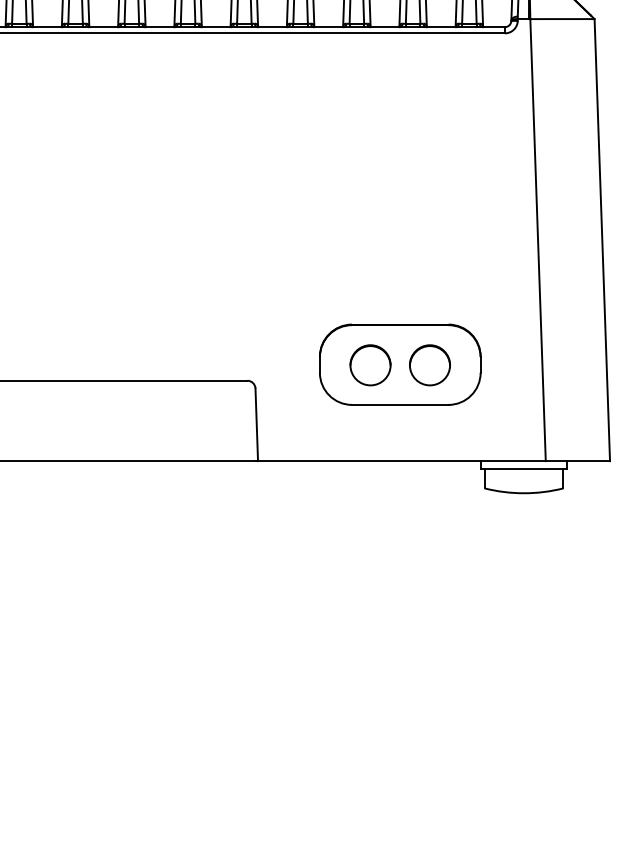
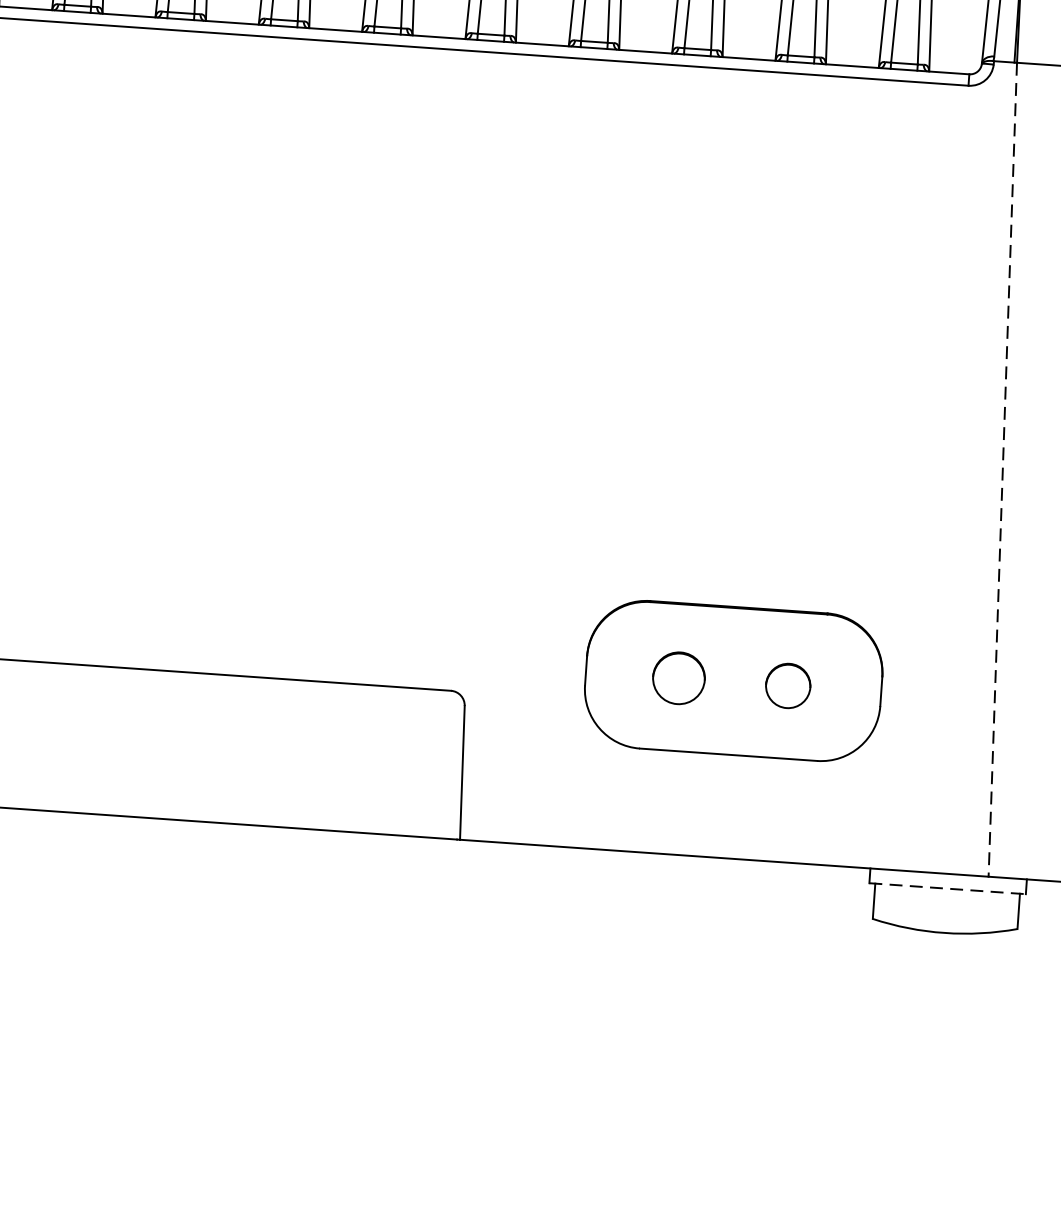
line: (538, 240) -> (1003, 470), solid -> dashed
part: (370, 365) -> (678, 678), size x0.7
part: (429, 365) -> (787, 686), size x0.6
line: (524, 469) -> (948, 889), solid -> dashed

